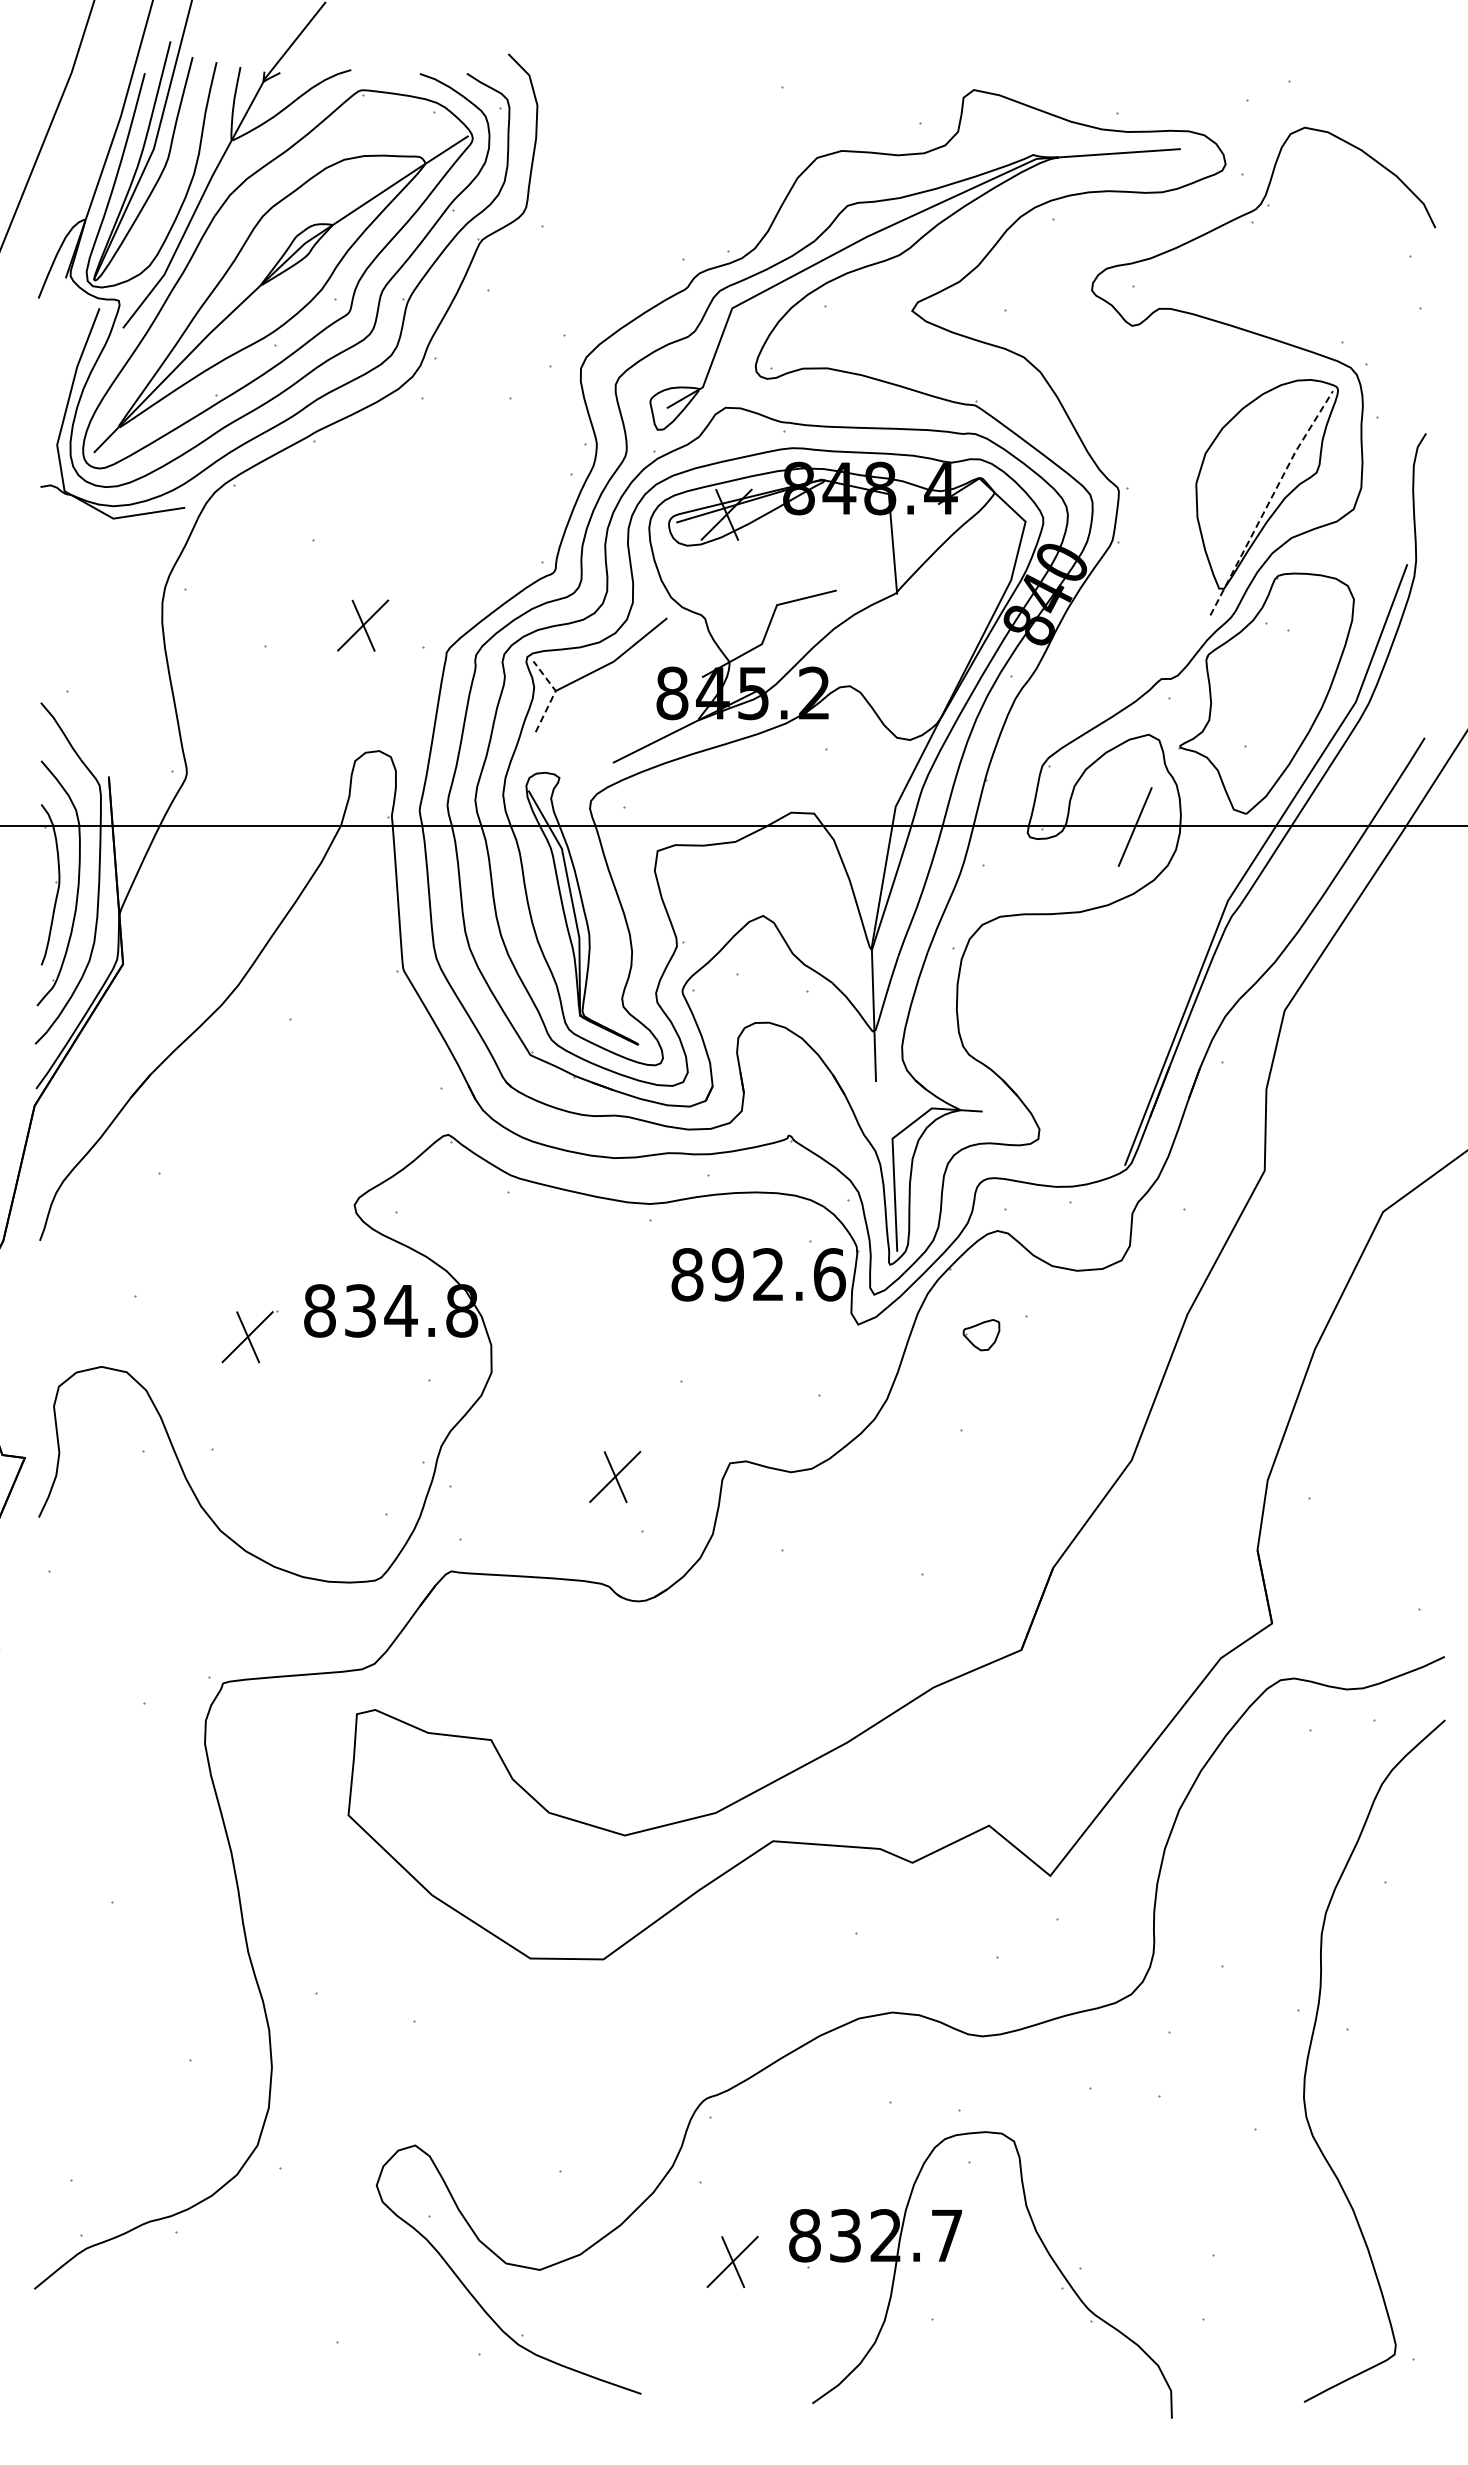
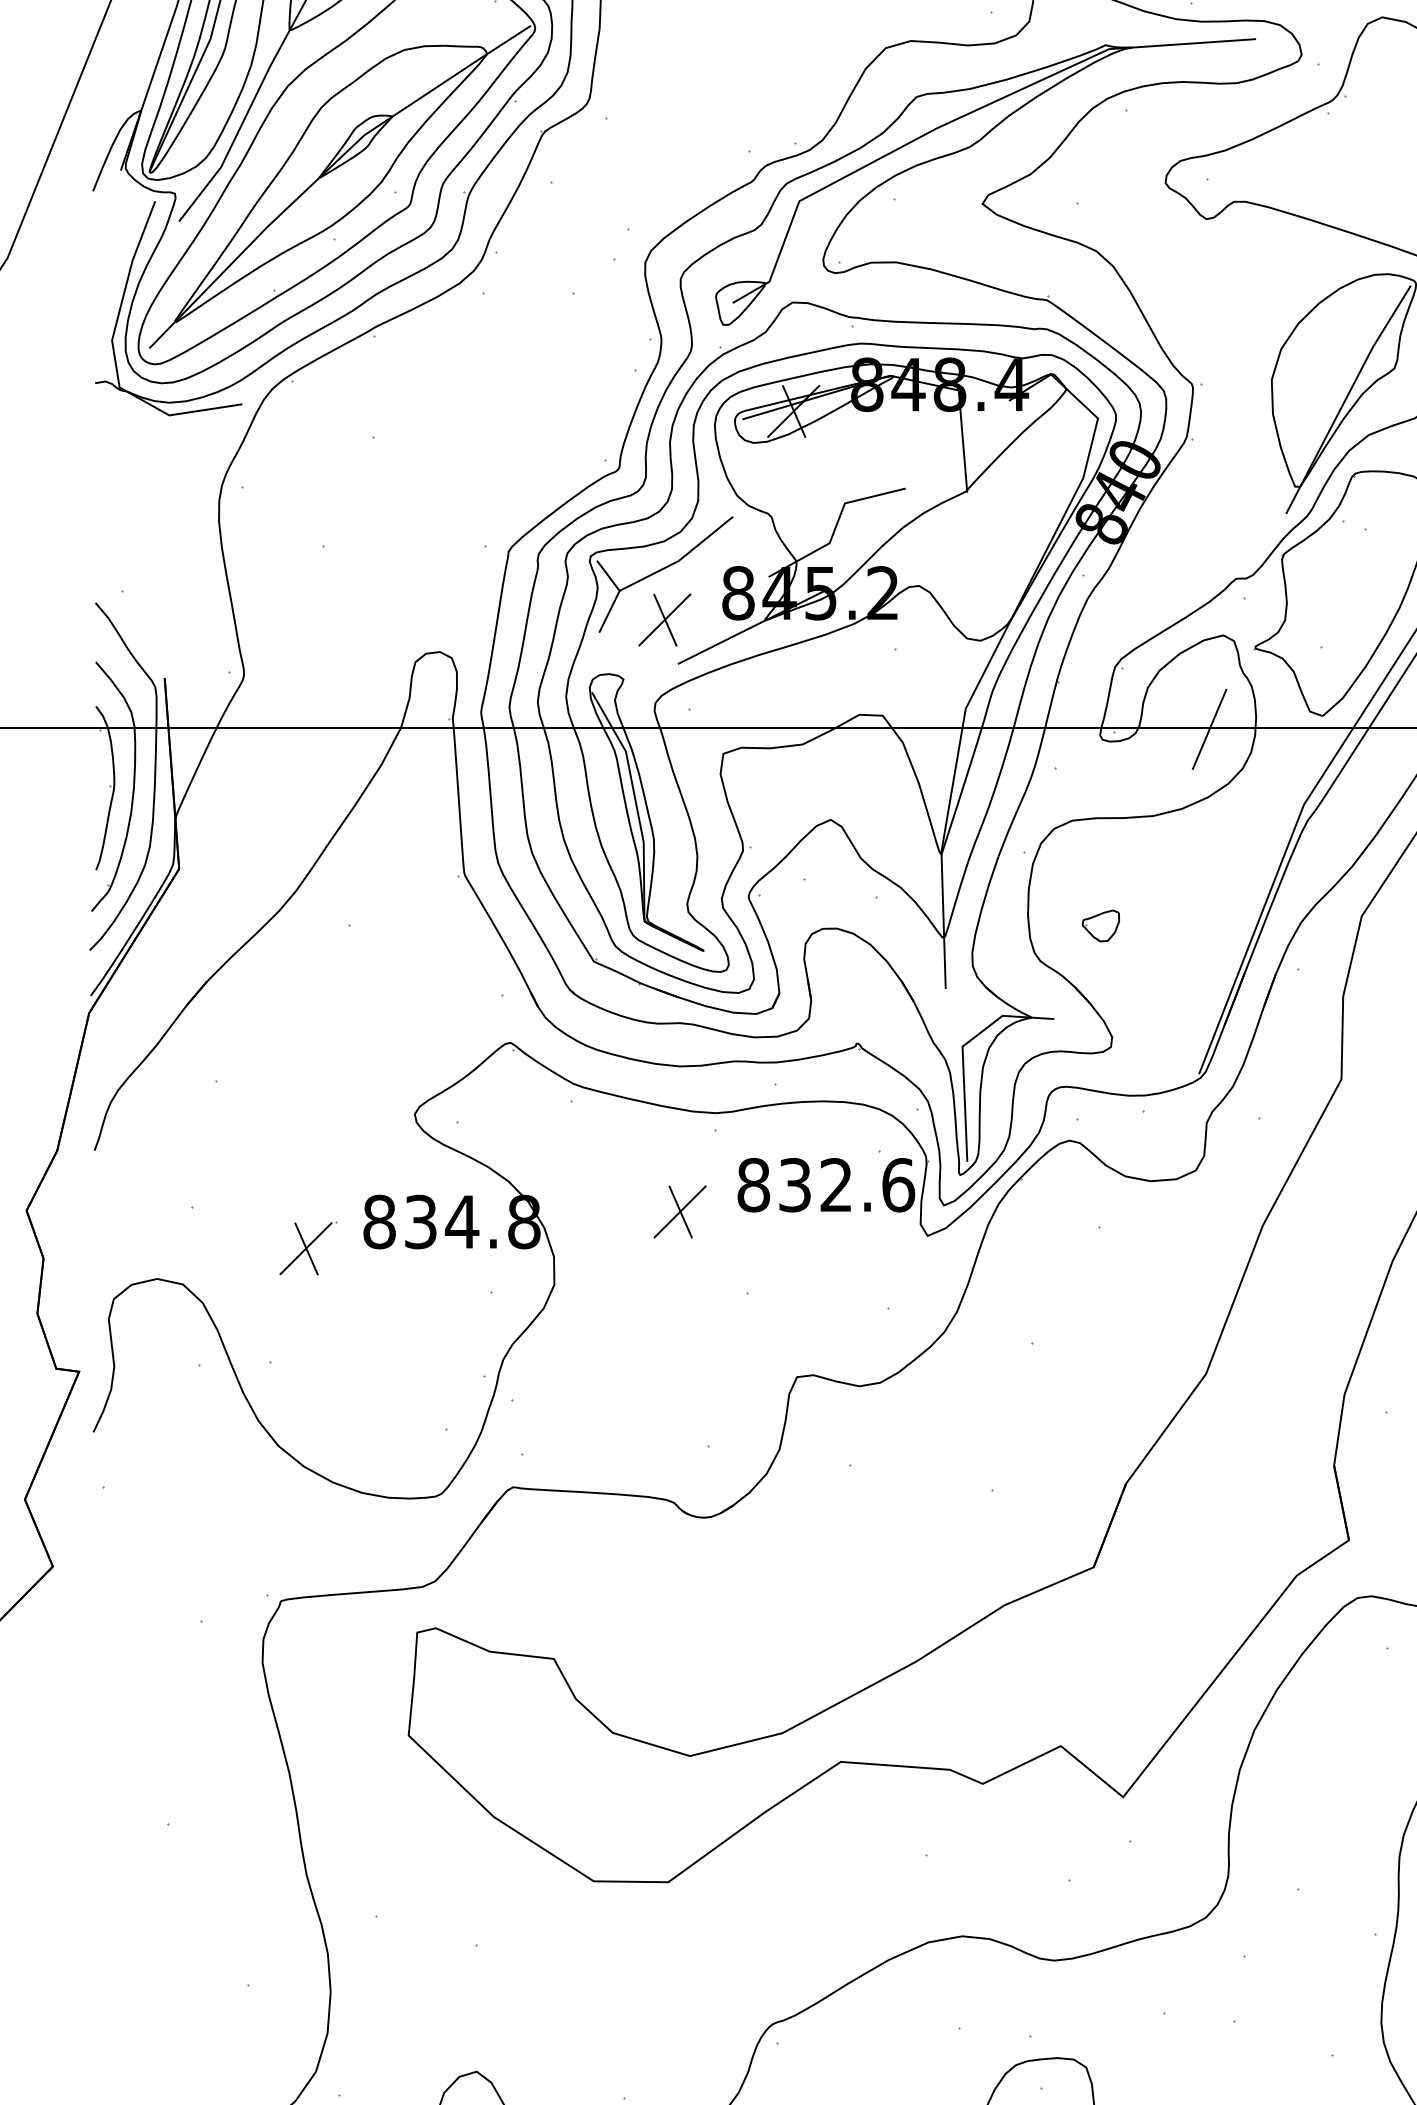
line: (1269, 501) -> (1346, 397), dashed -> solid
part: (363, 625) -> (665, 619), moved
line: (554, 693) -> (618, 593), dashed -> solid
text: (727, 1274) -> (794, 1184), 892.6 -> 832.6
part: (981, 1335) -> (1100, 926), moved
part: (615, 1477) -> (680, 1212), moved

